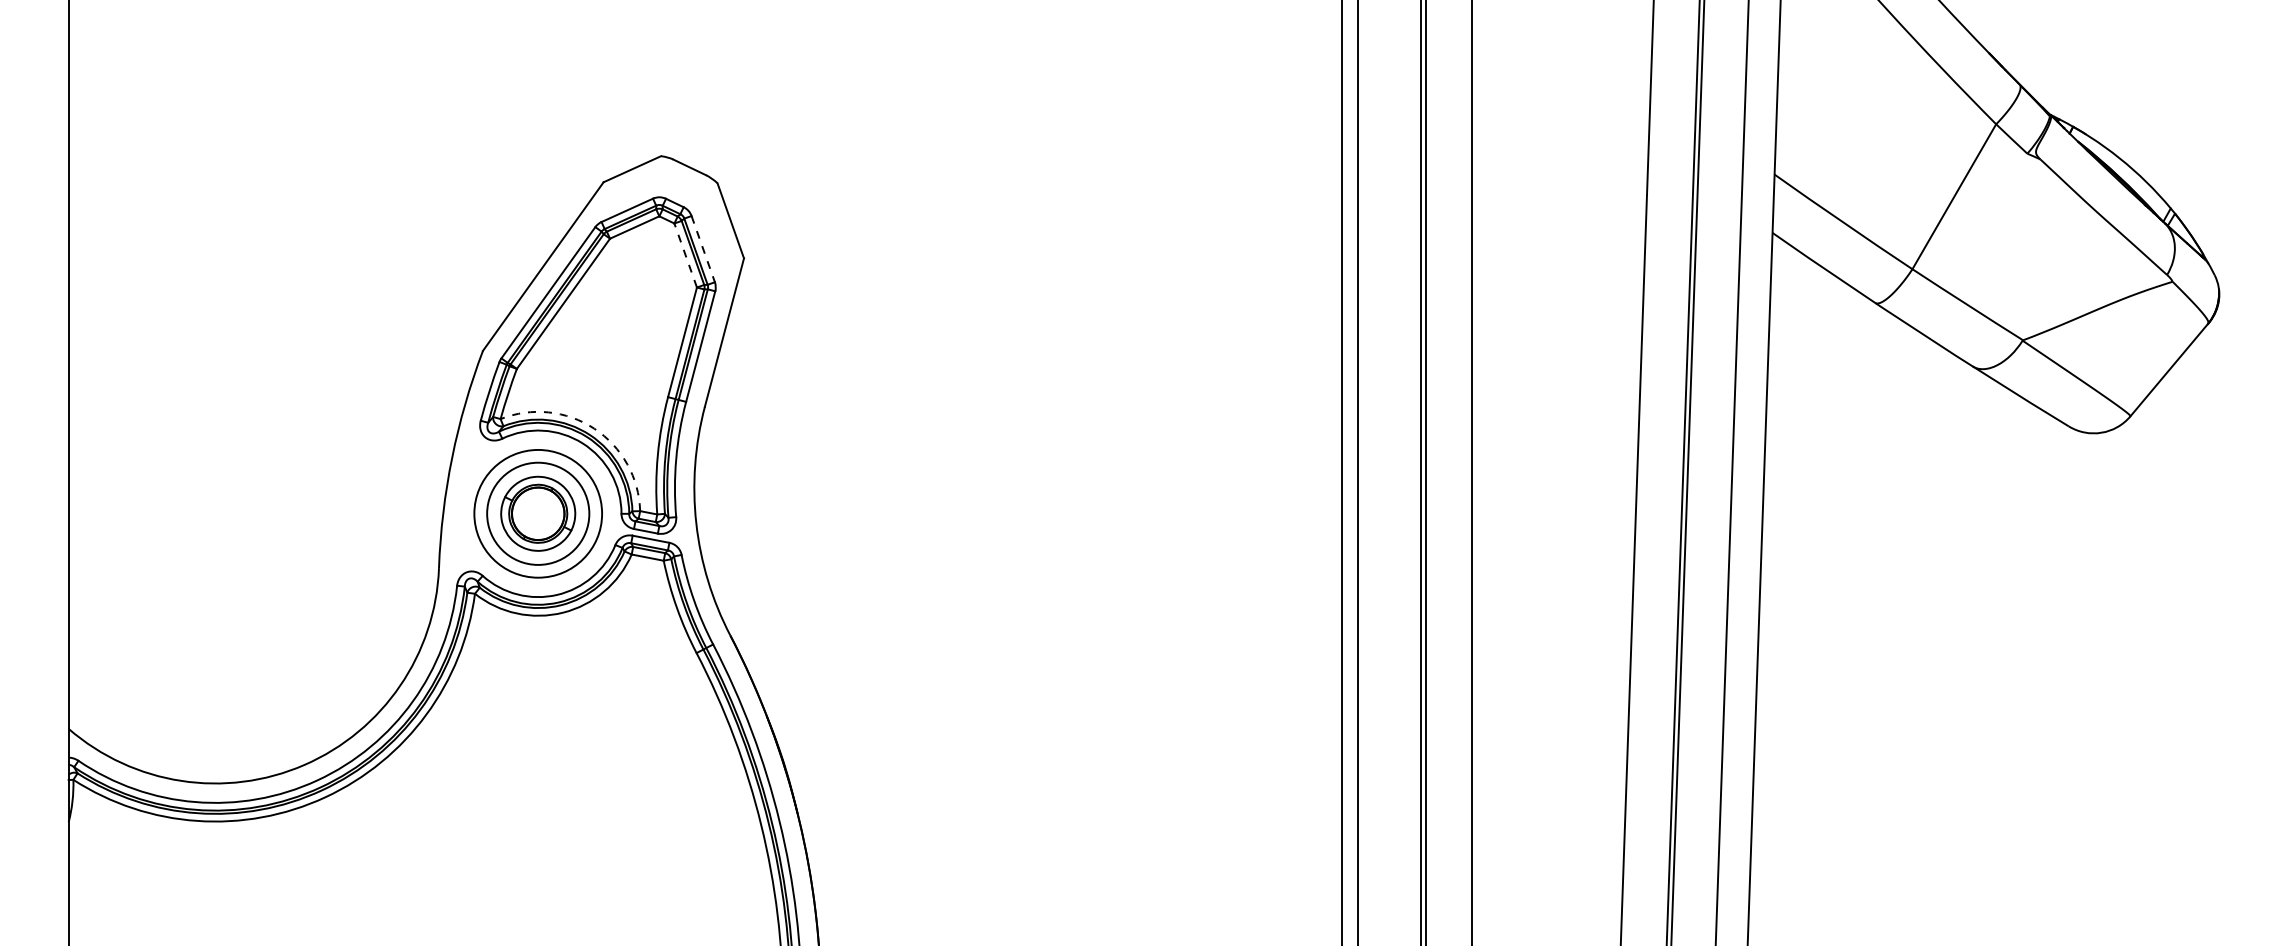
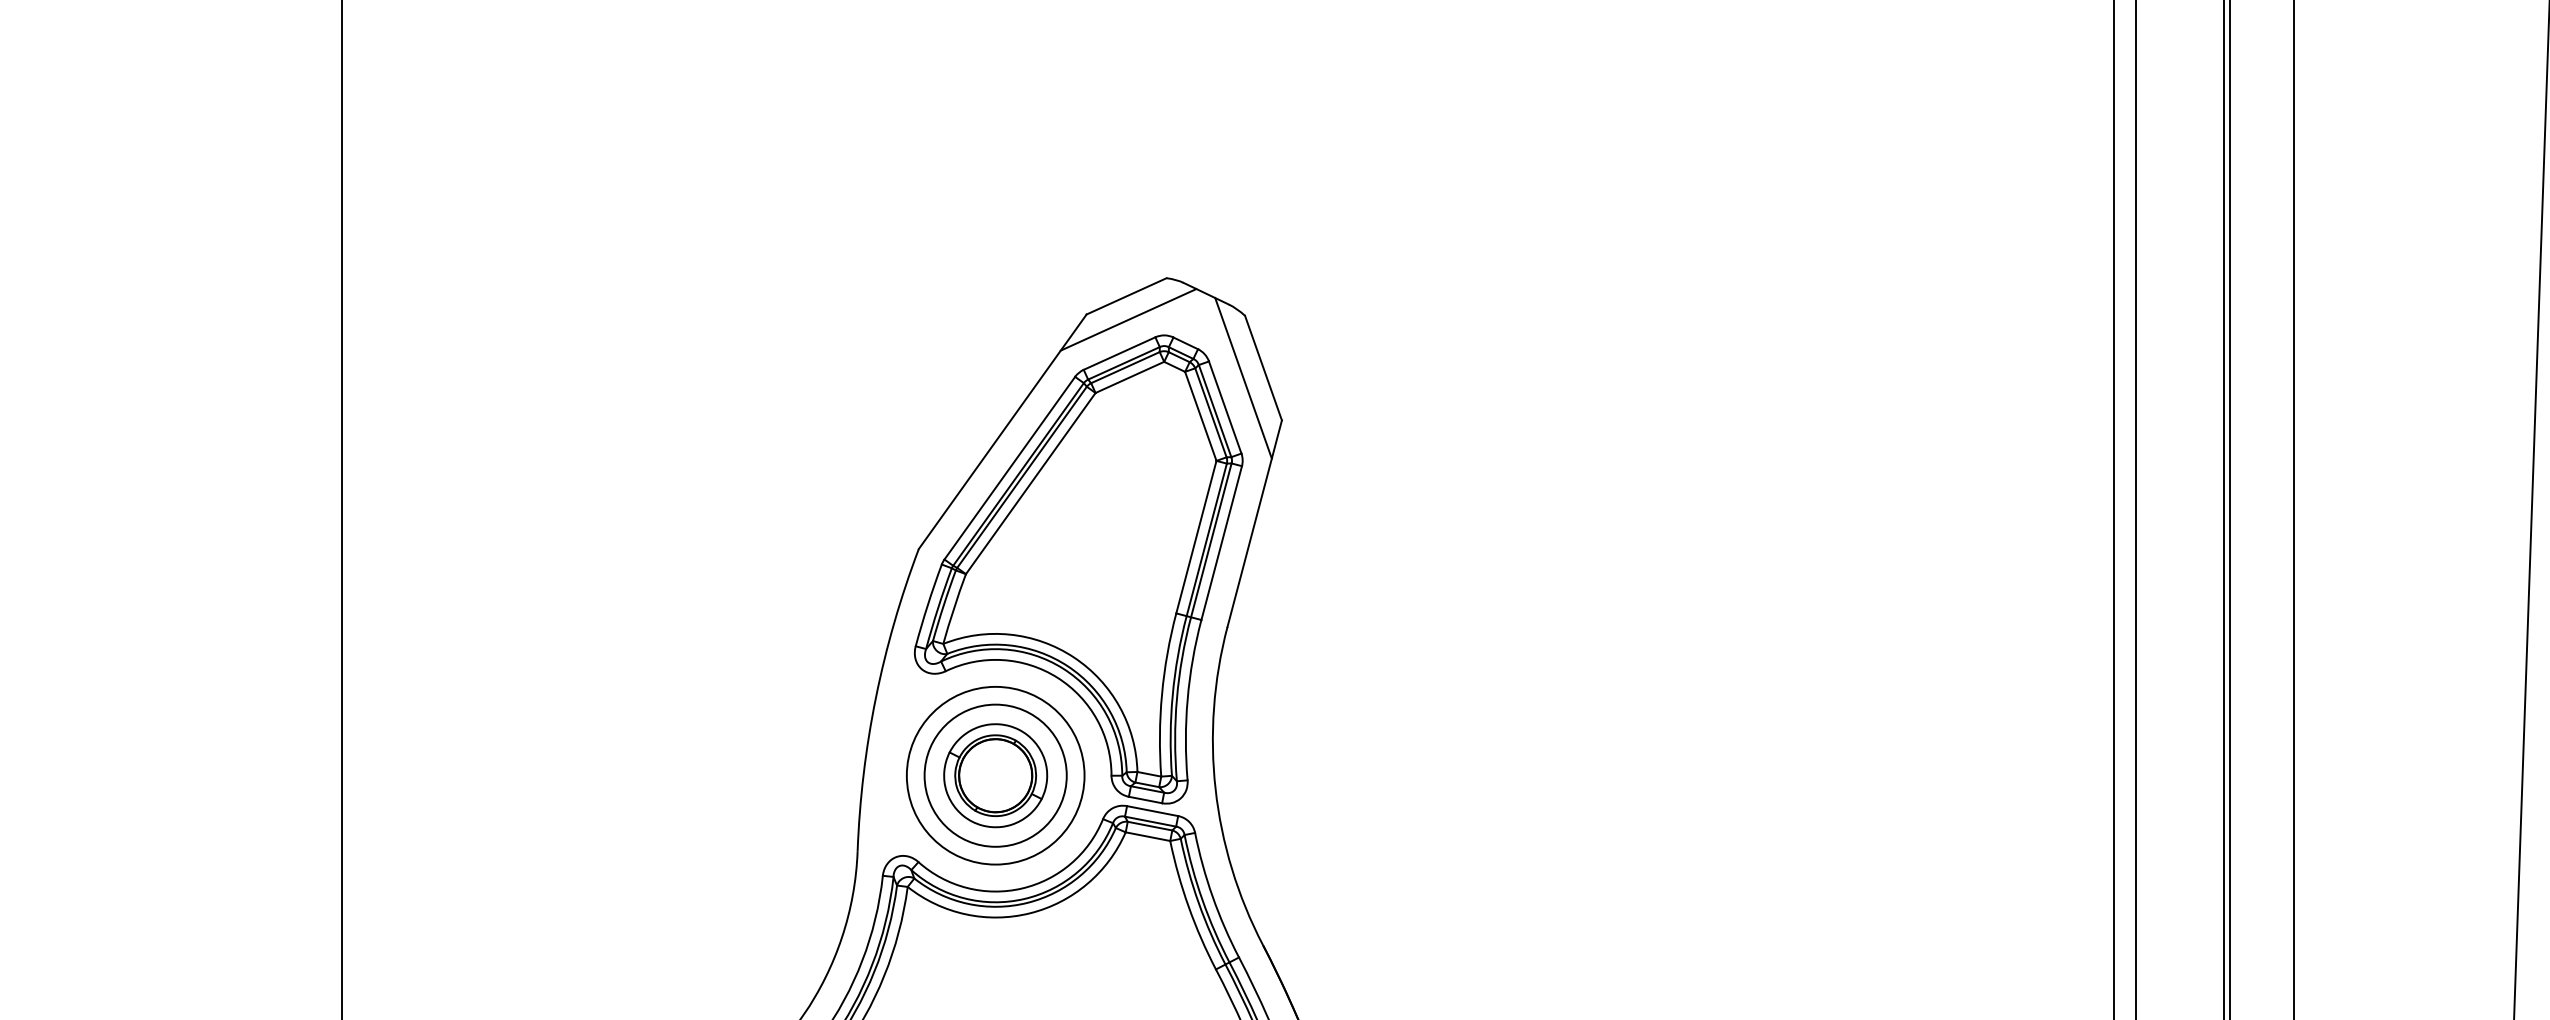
line: (633, 185) -> (1128, 318), added
line: (716, 227) -> (1243, 377), added
line: (703, 249) -> (1225, 408), dashed -> solid
line: (685, 255) -> (1200, 416), dashed -> solid
arc: (594, 428) -> (1073, 657), dashed -> solid

